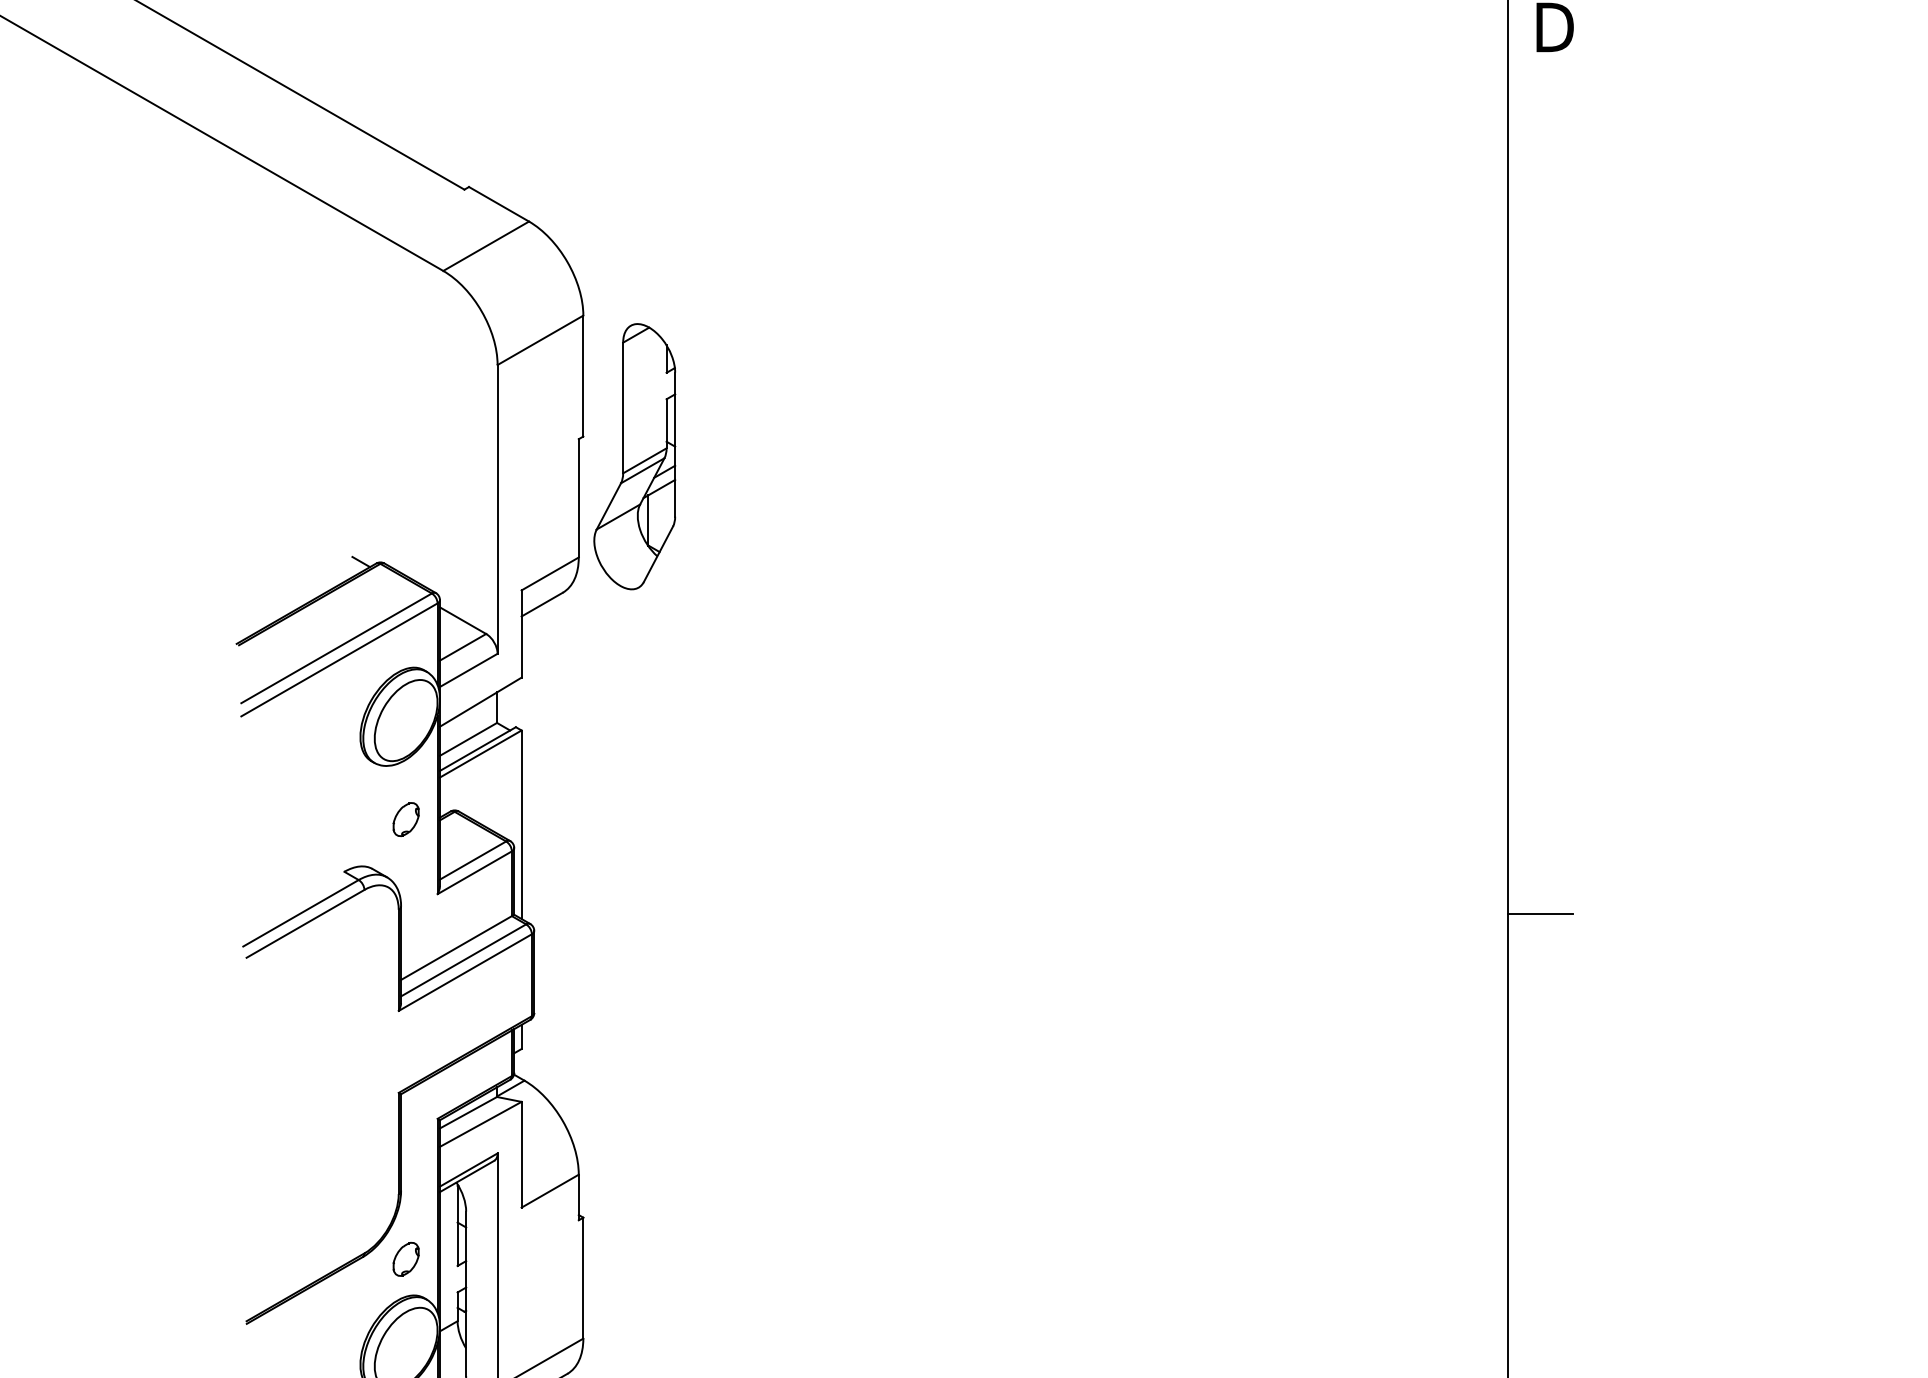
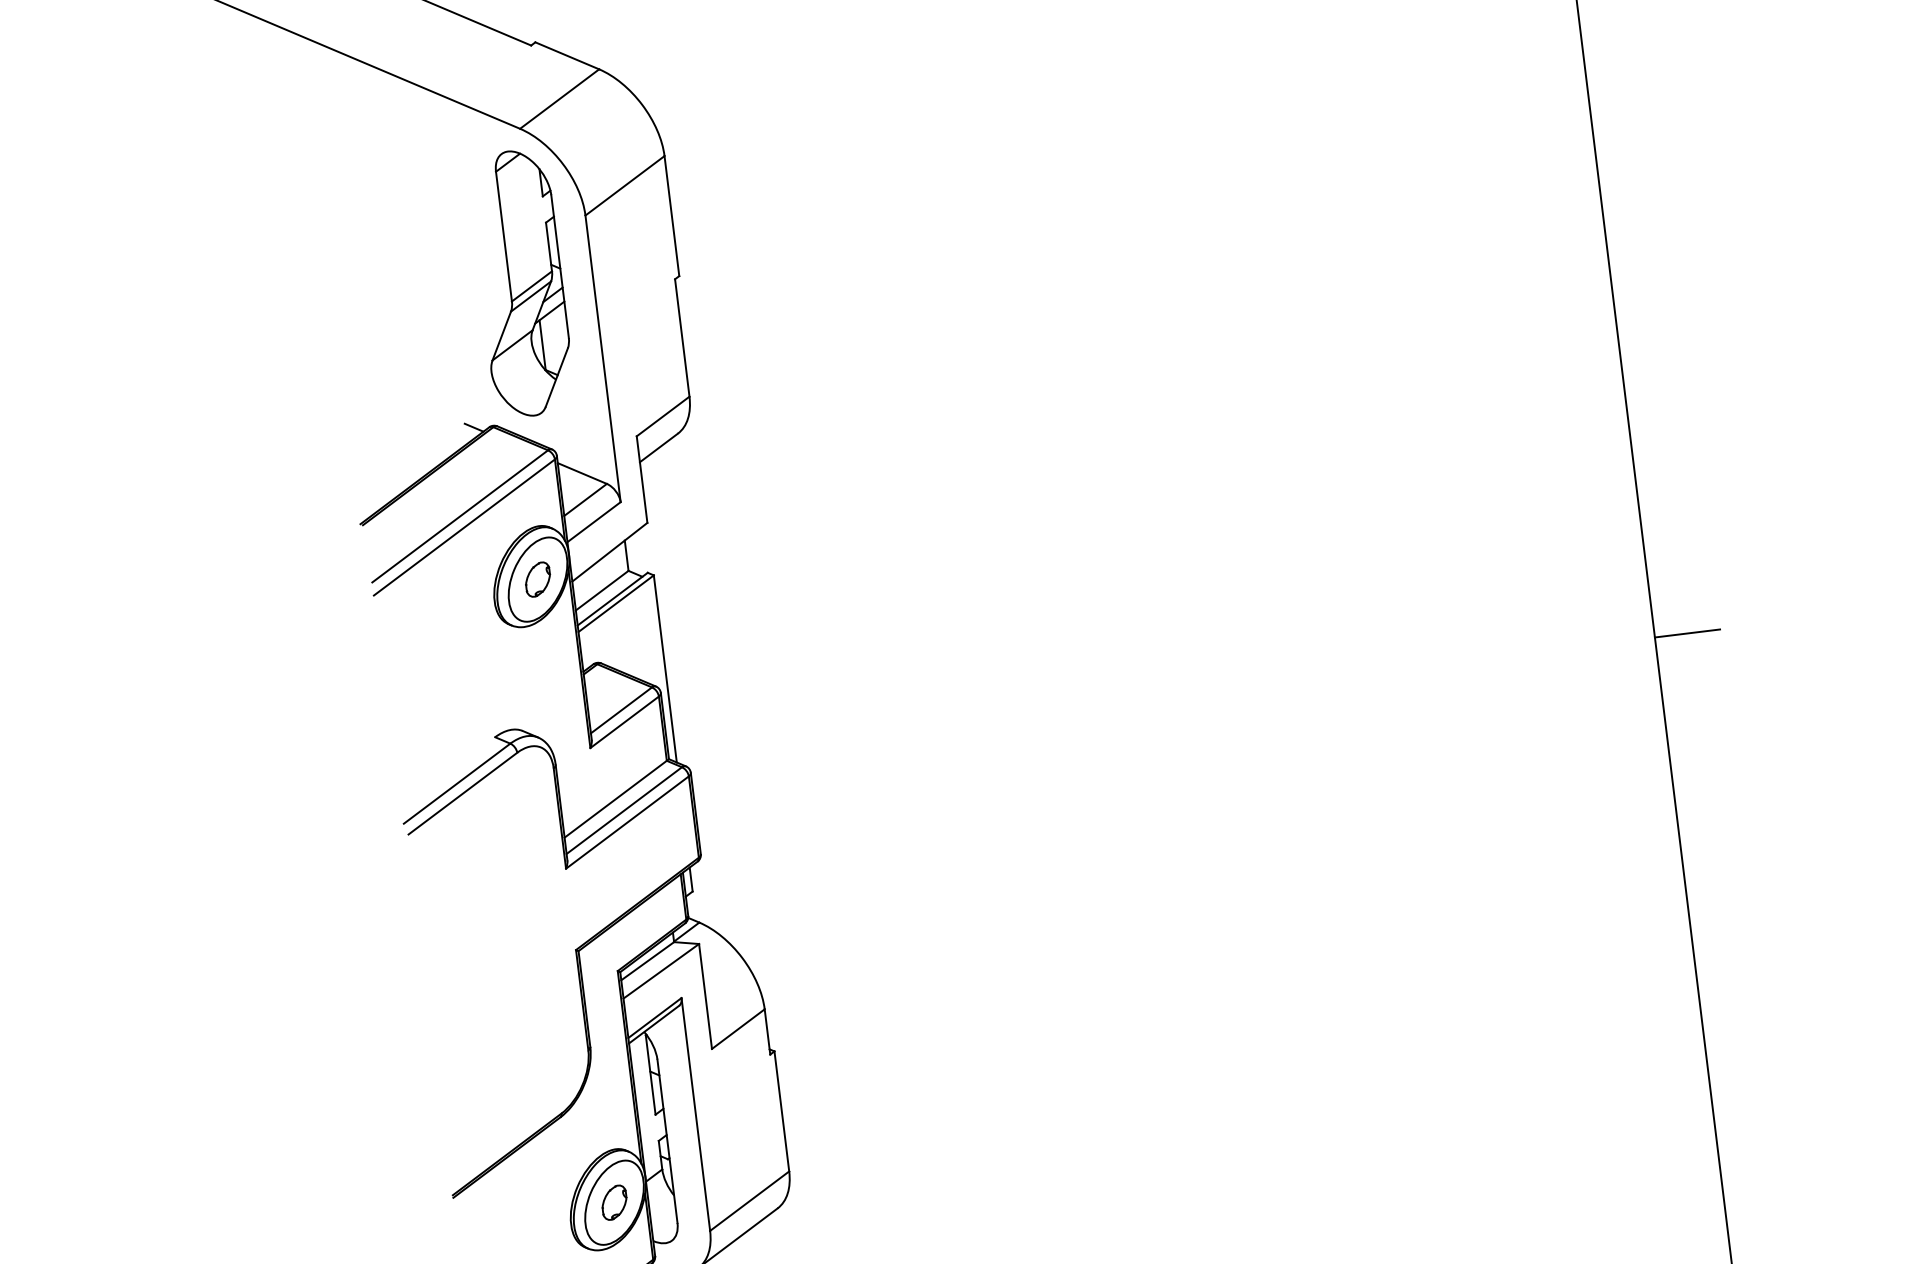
part: (634, 456) -> (521, 283), moved
part: (405, 819) -> (537, 579), moved
part: (405, 1259) -> (613, 1202), moved

